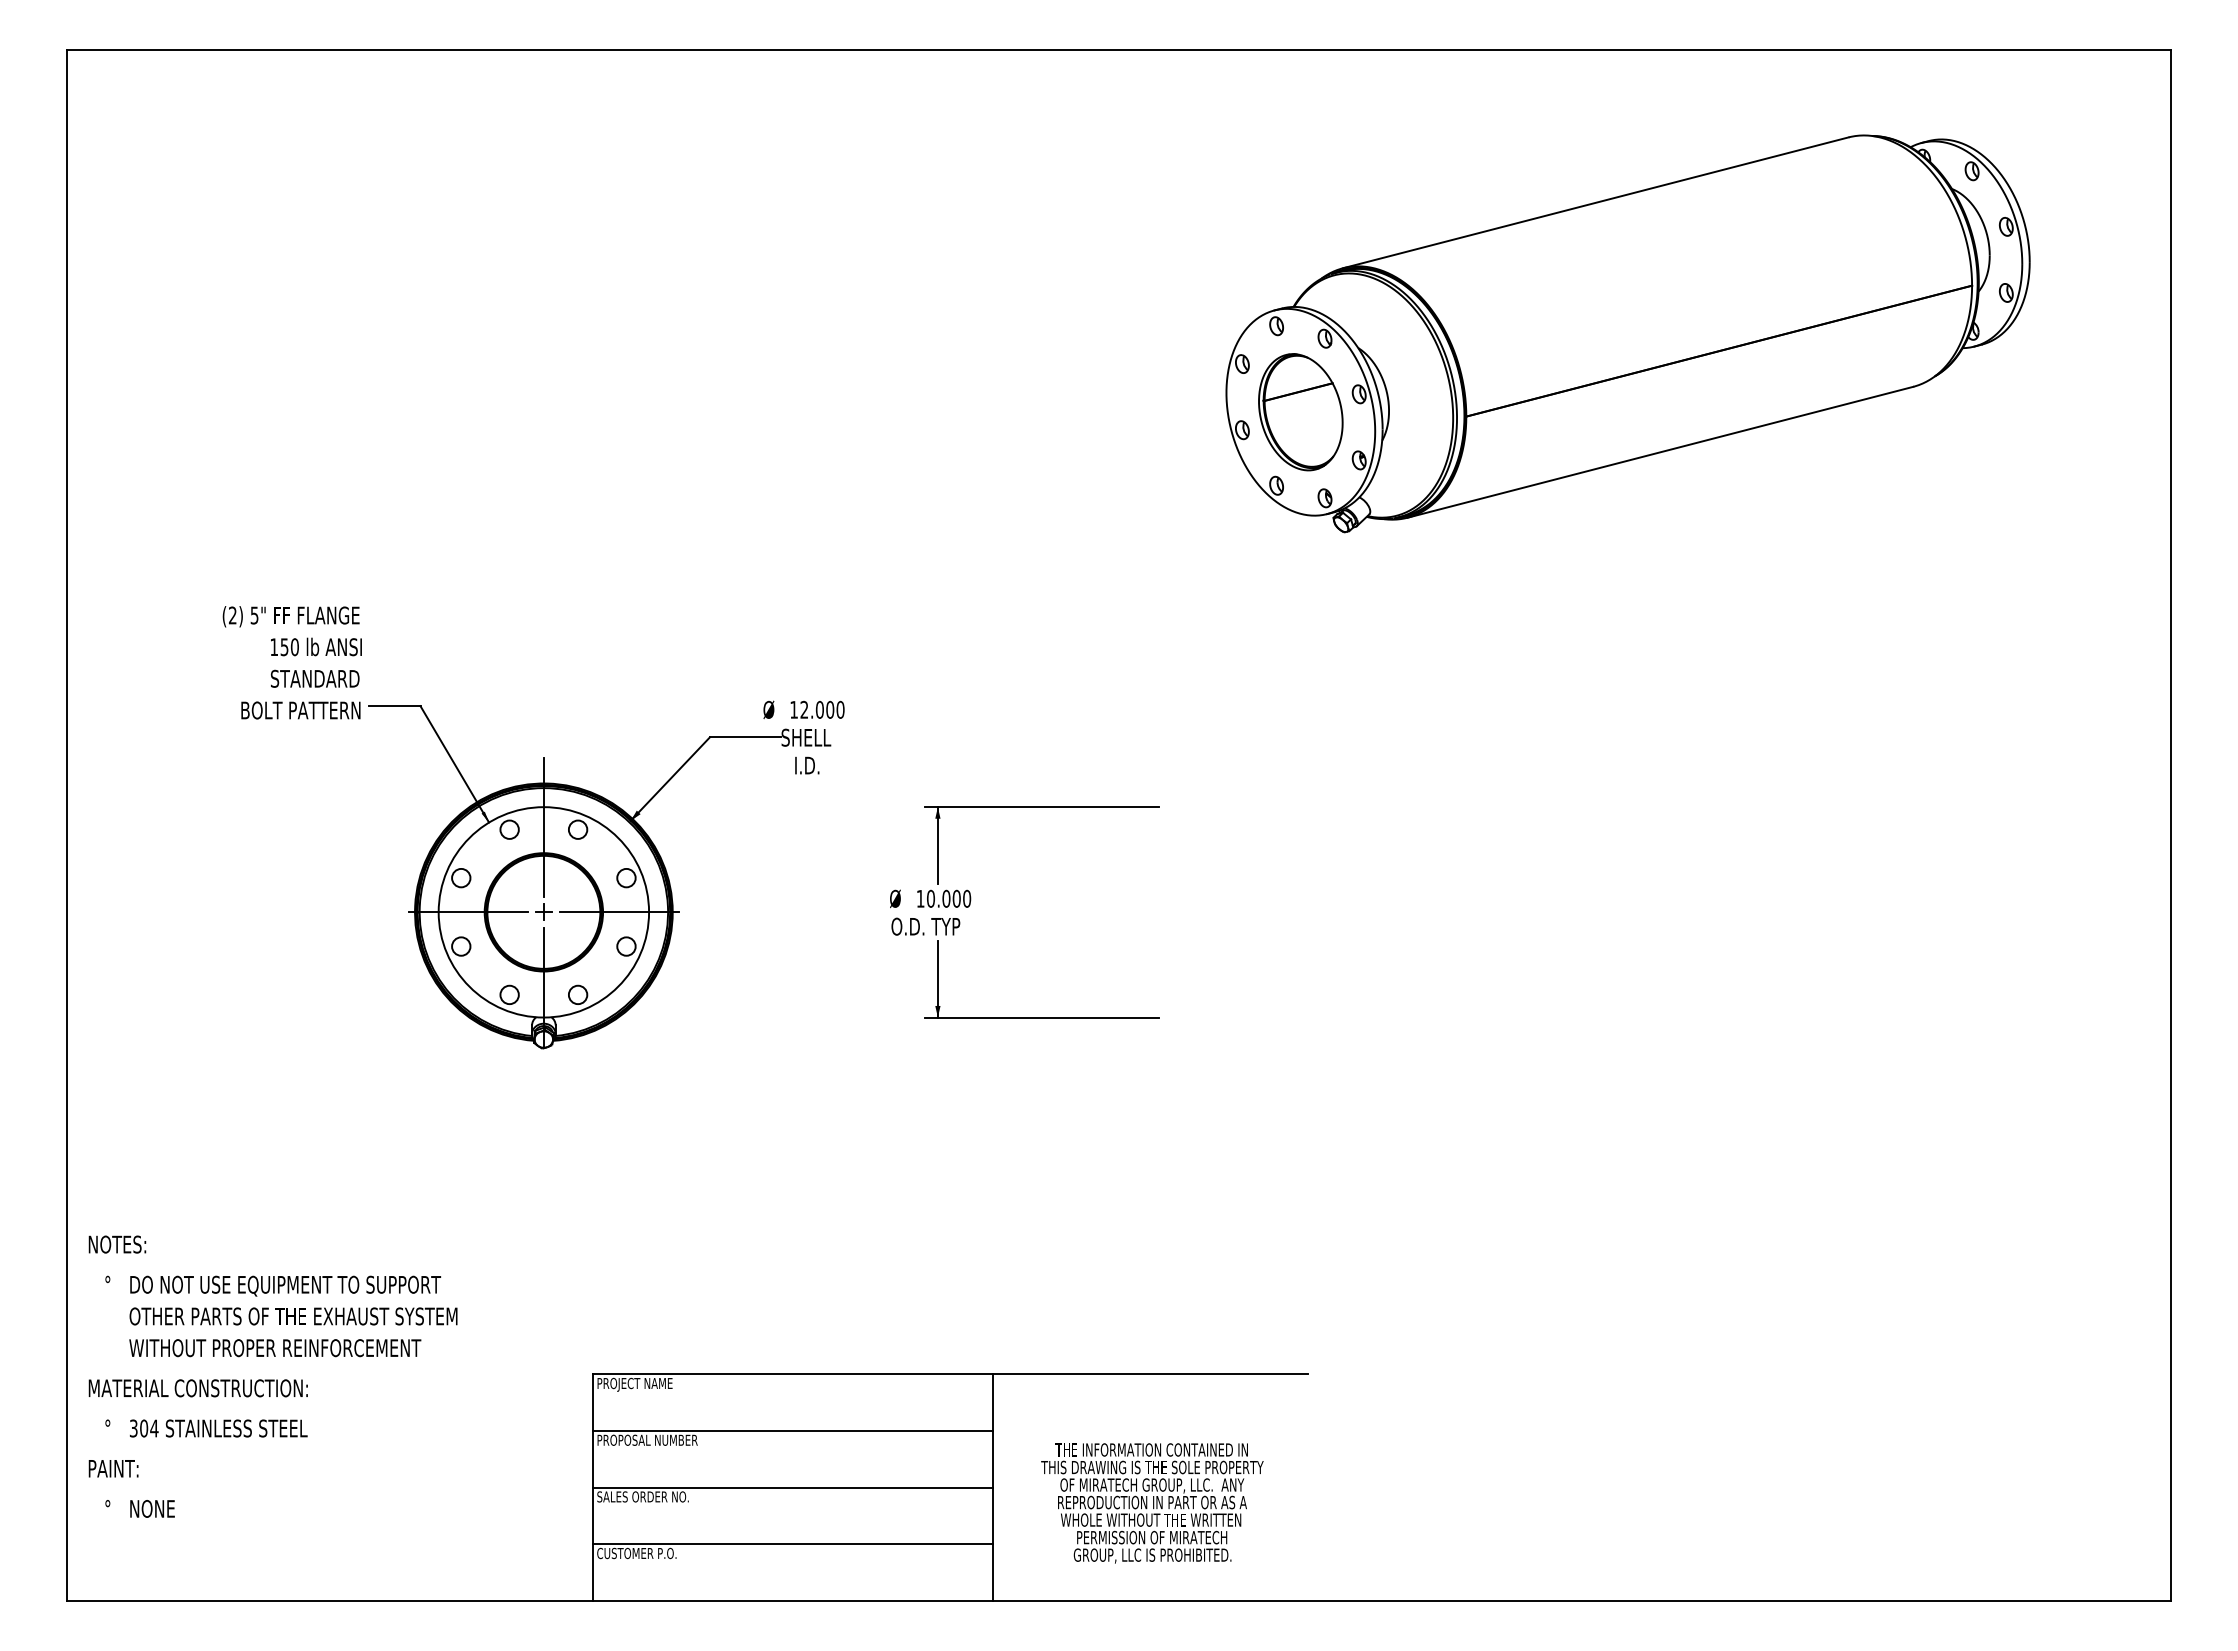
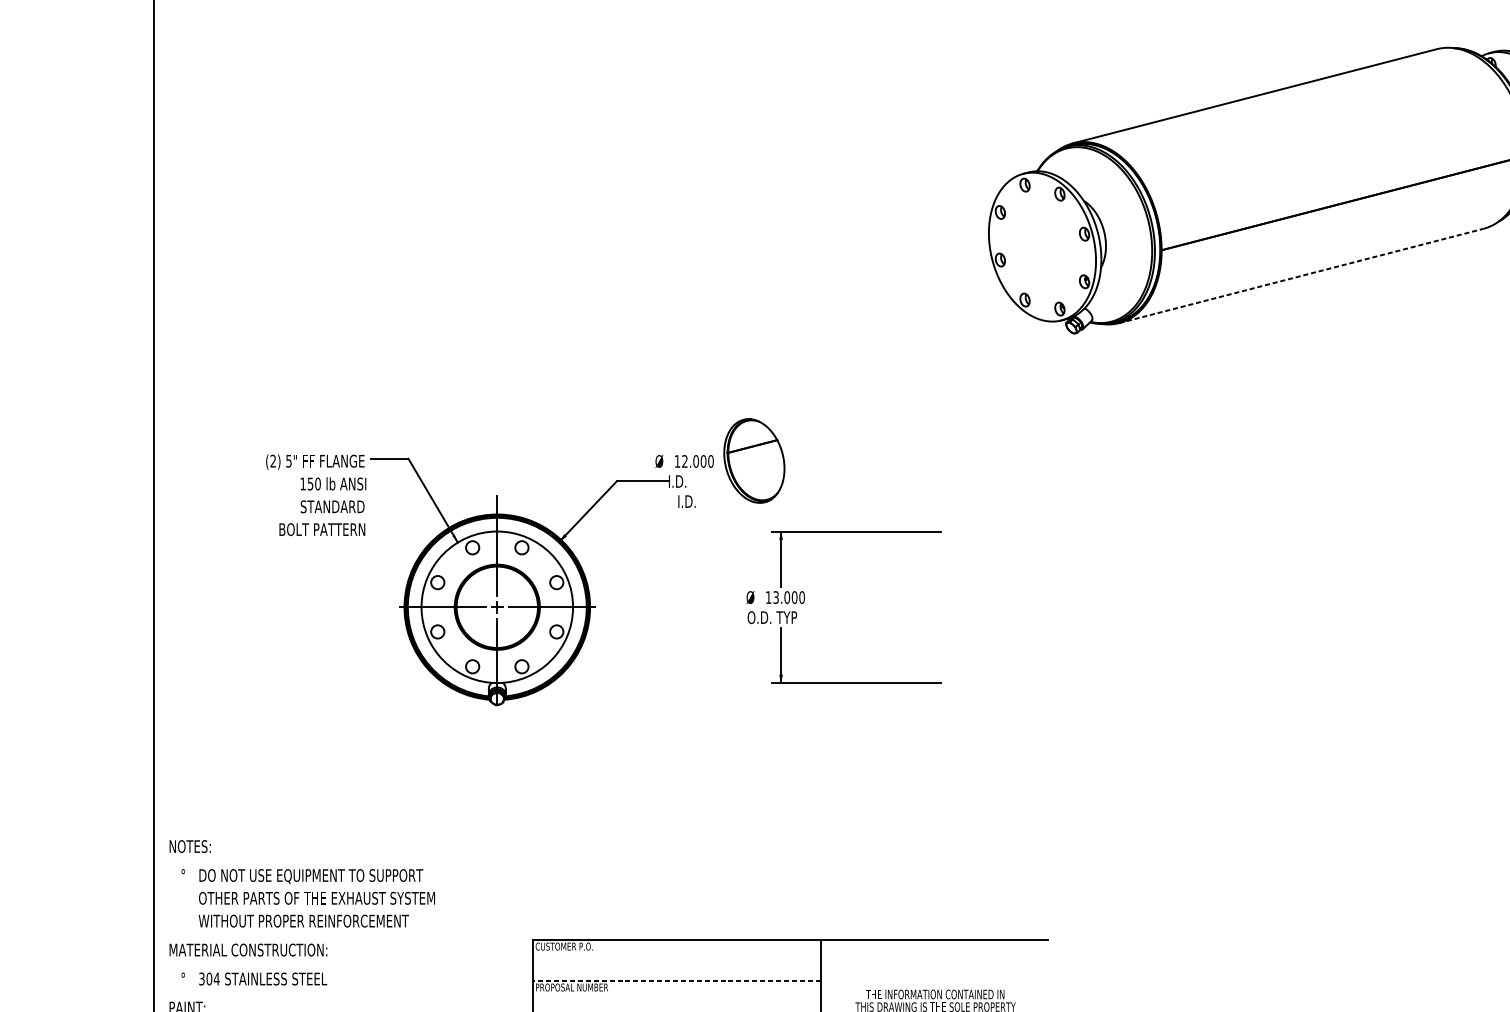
part: (1300, 412) -> (754, 461), moved
line: (1660, 452) -> (1301, 276), solid -> dashed
text: (291, 662) -> (315, 495), moved
text: (806, 737) -> (686, 481), SHELL -> I.D.
text: (930, 898) -> (775, 597), 10.000 -> 13.000
text: (636, 1384) -> (564, 947), PROJECT NAME -> CUSTOMER P.O.
line: (792, 1430) -> (676, 980), solid -> dashed

